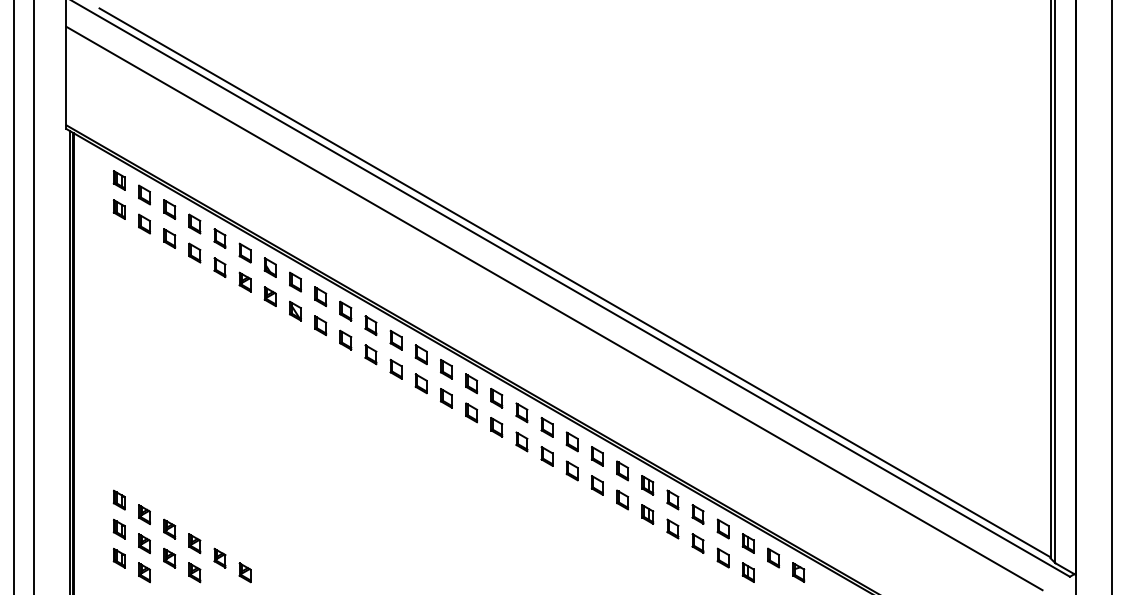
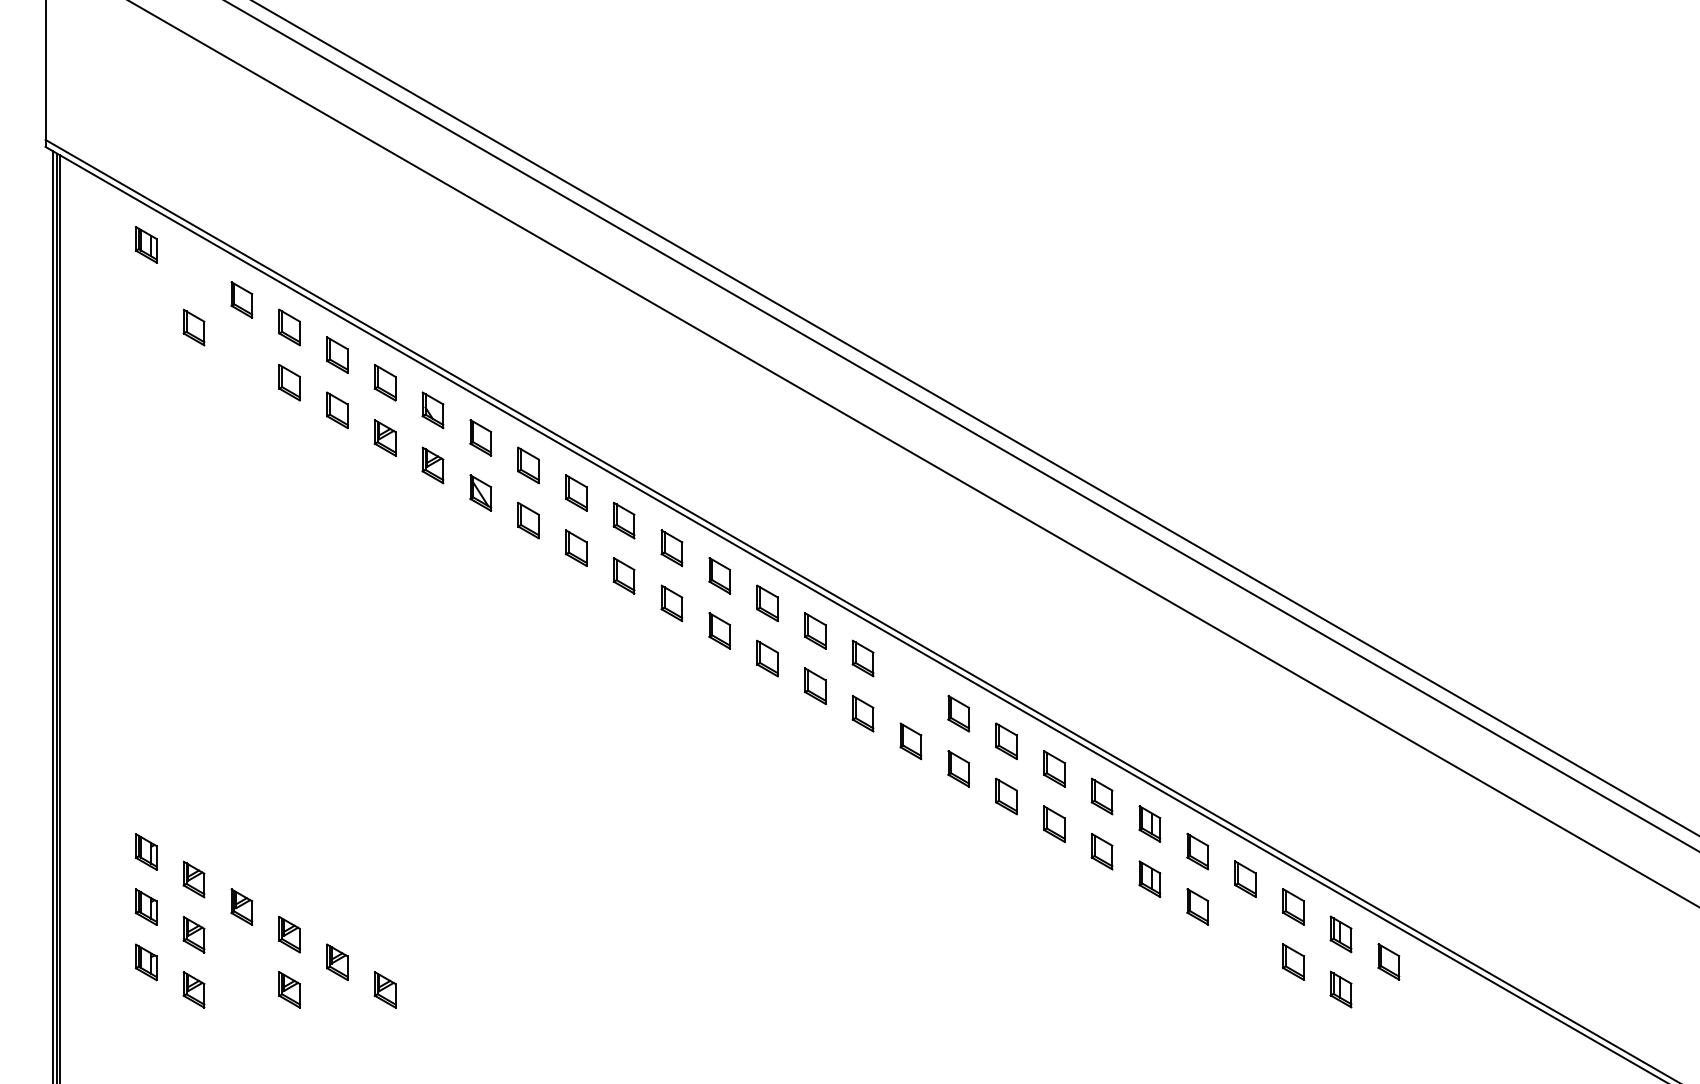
part: (144, 194) -> (193, 271), removed
part: (118, 209) -> (144, 299), removed
part: (169, 238) -> (241, 354), removed
part: (521, 412) -> (910, 685), removed
part: (697, 543) -> (1244, 934), removed
part: (169, 557) -> (241, 960), removed
part: (798, 572) -> (1436, 989), removed

